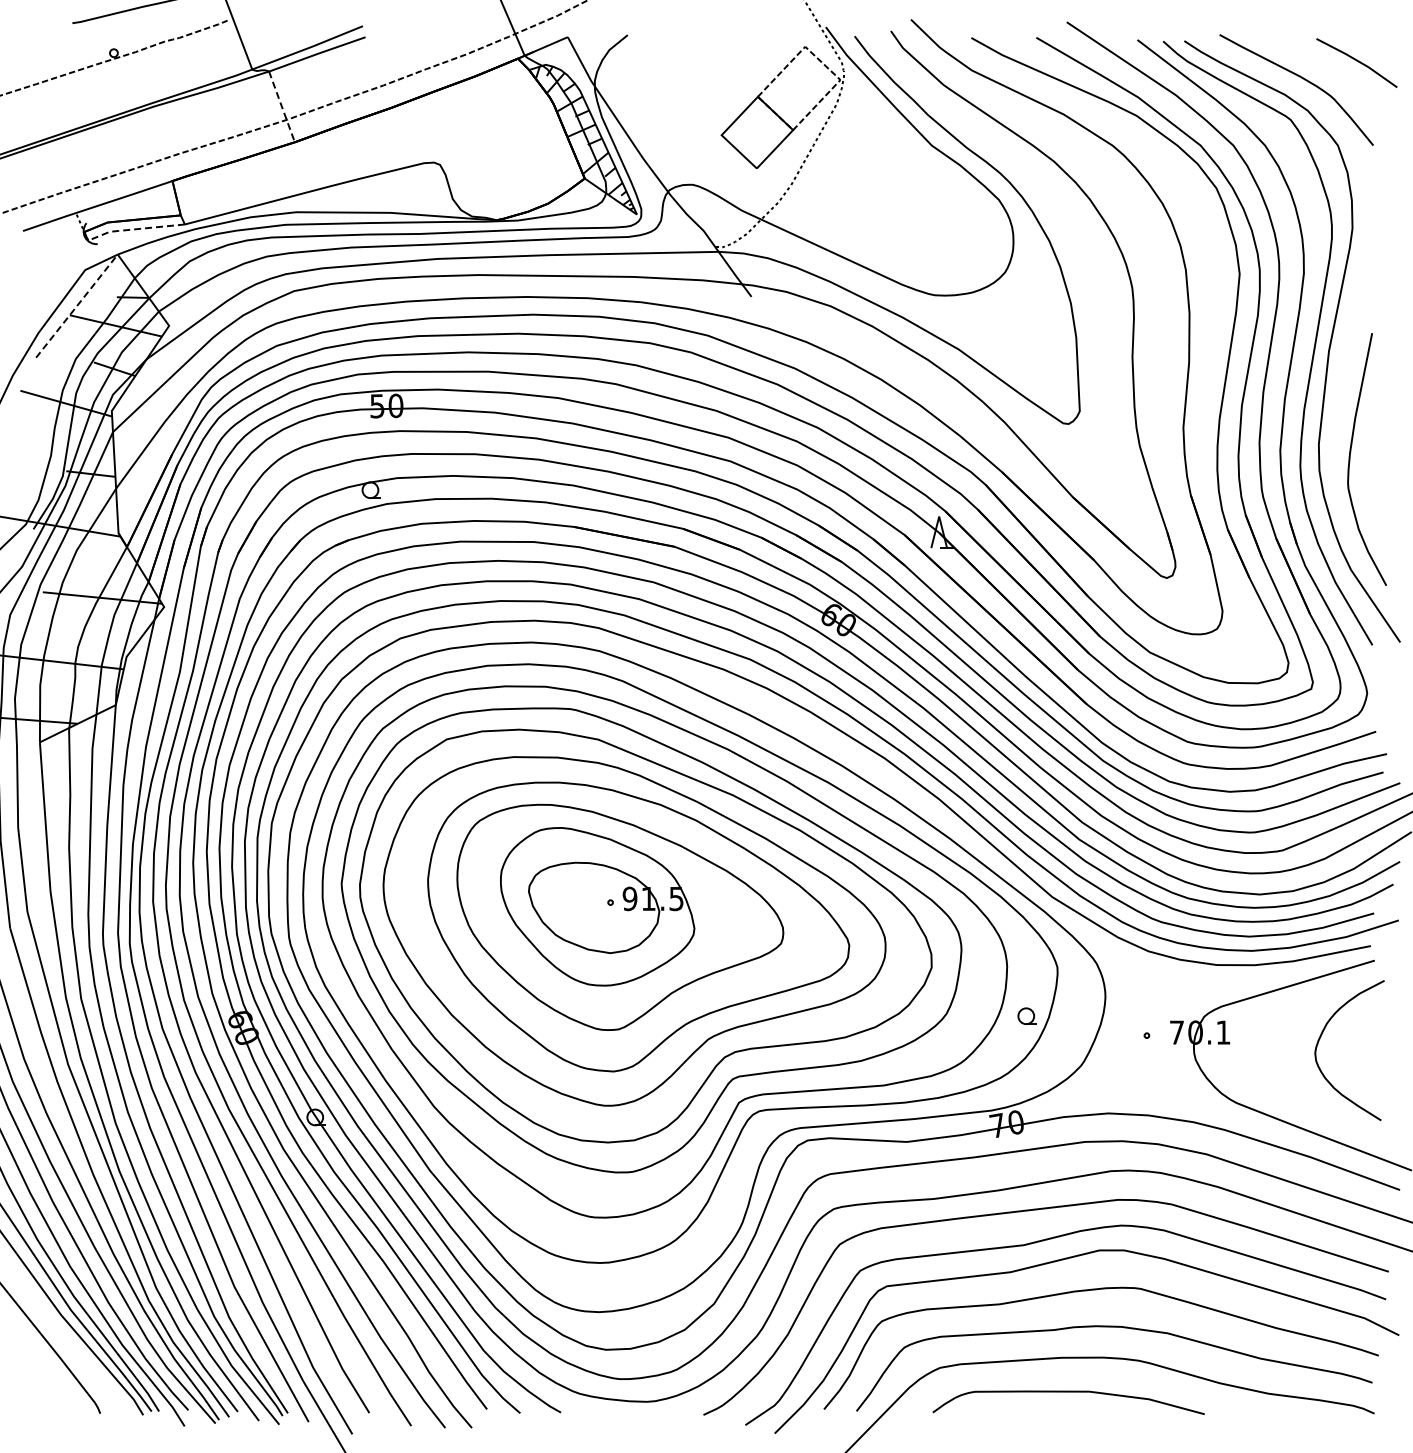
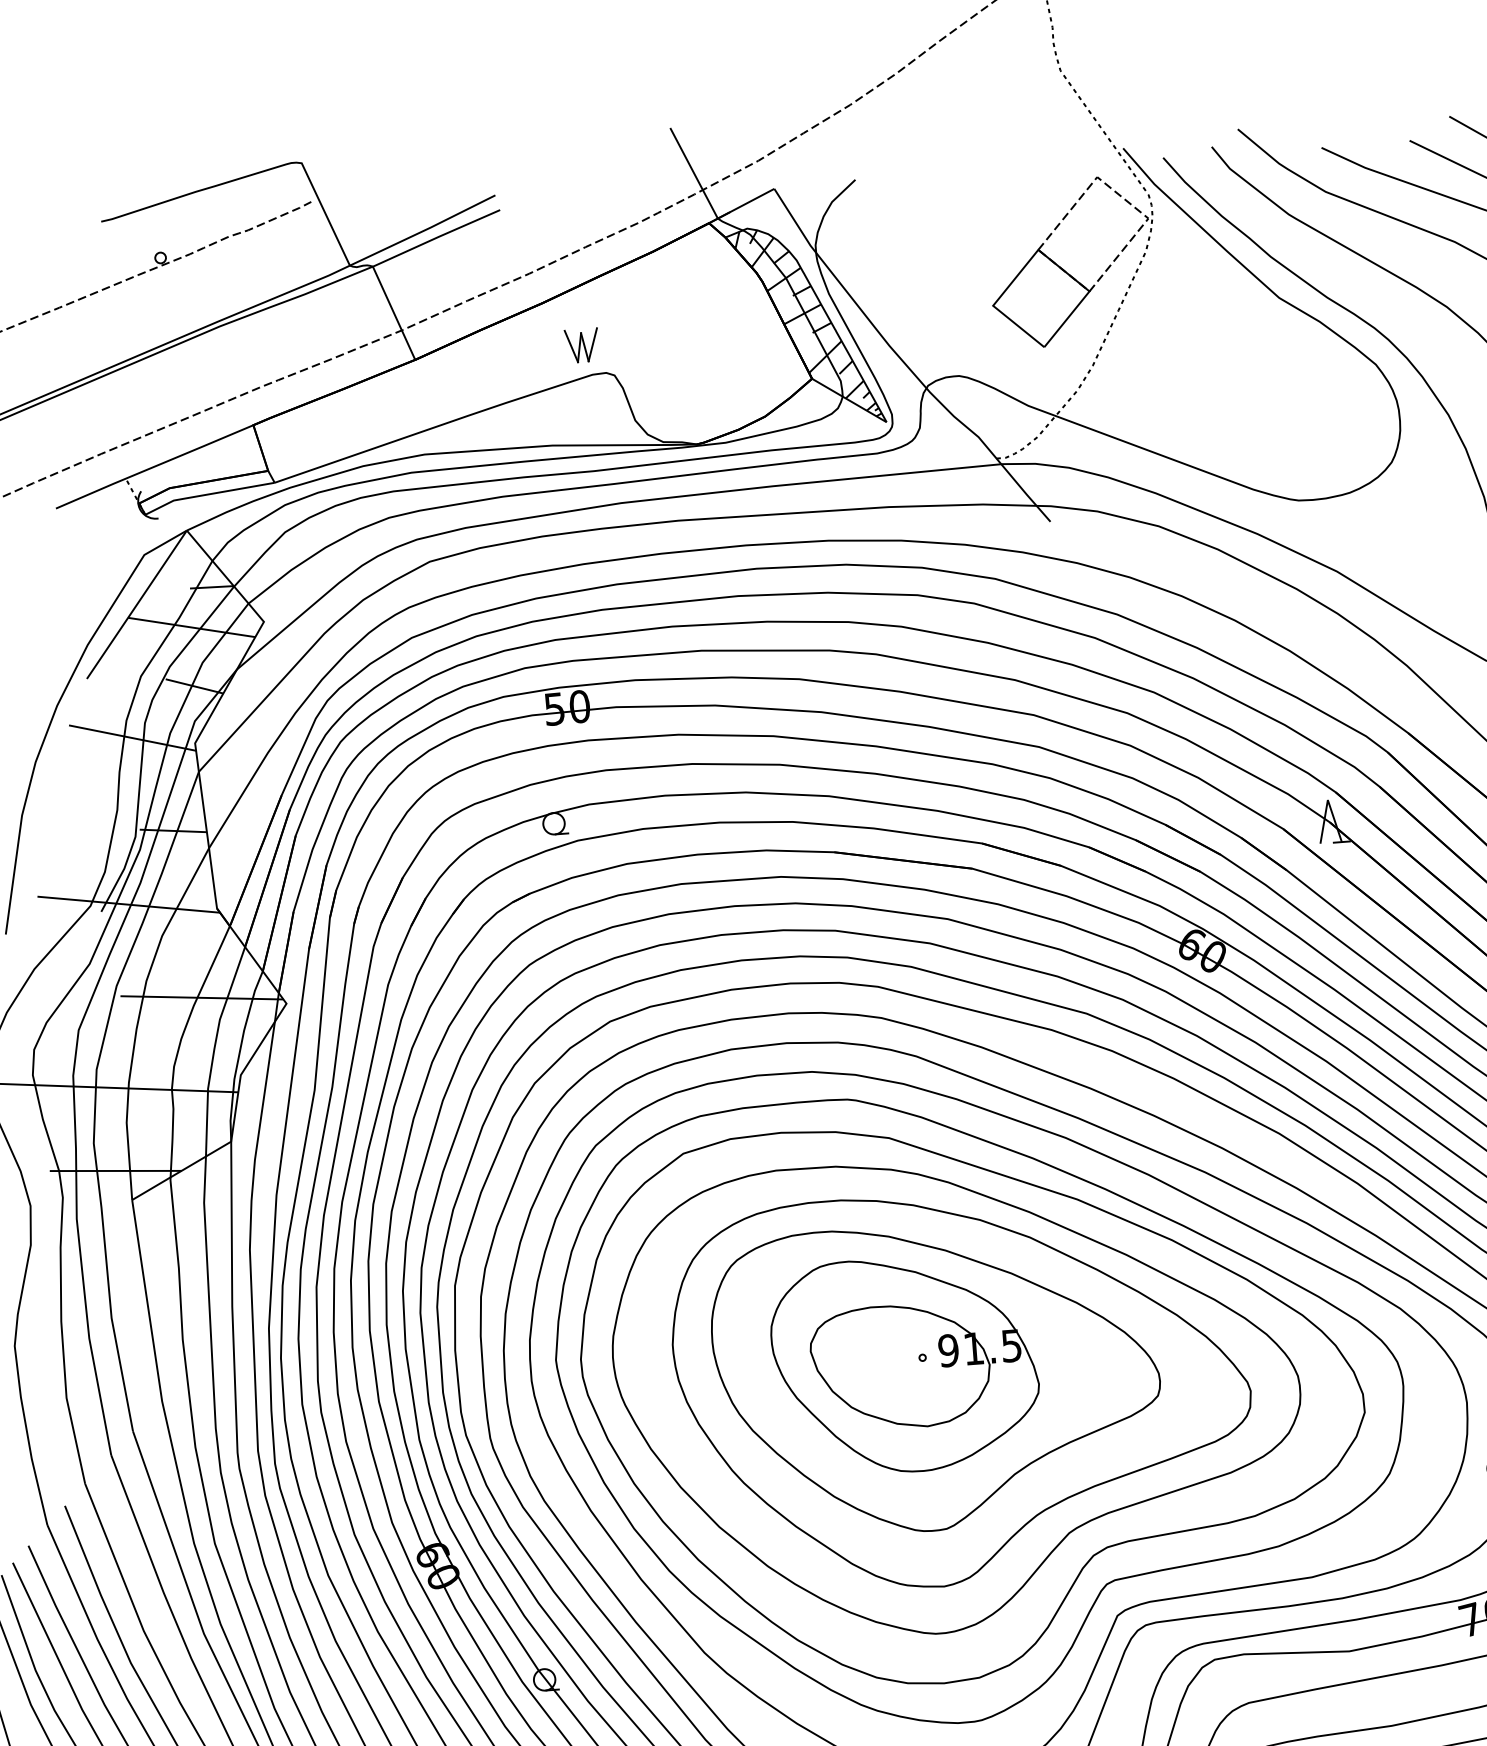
line: (281, 106) -> (393, 312), dashed -> solid
part: (417, 141) -> (581, 346), added
line: (133, 229) -> (205, 494), dashed -> solid
line: (77, 305) -> (137, 603), dashed -> solid

